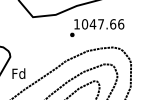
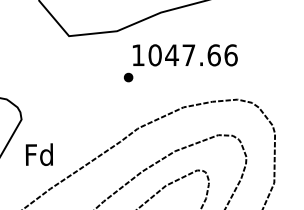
text: (97, 27) -> (181, 61), moved

